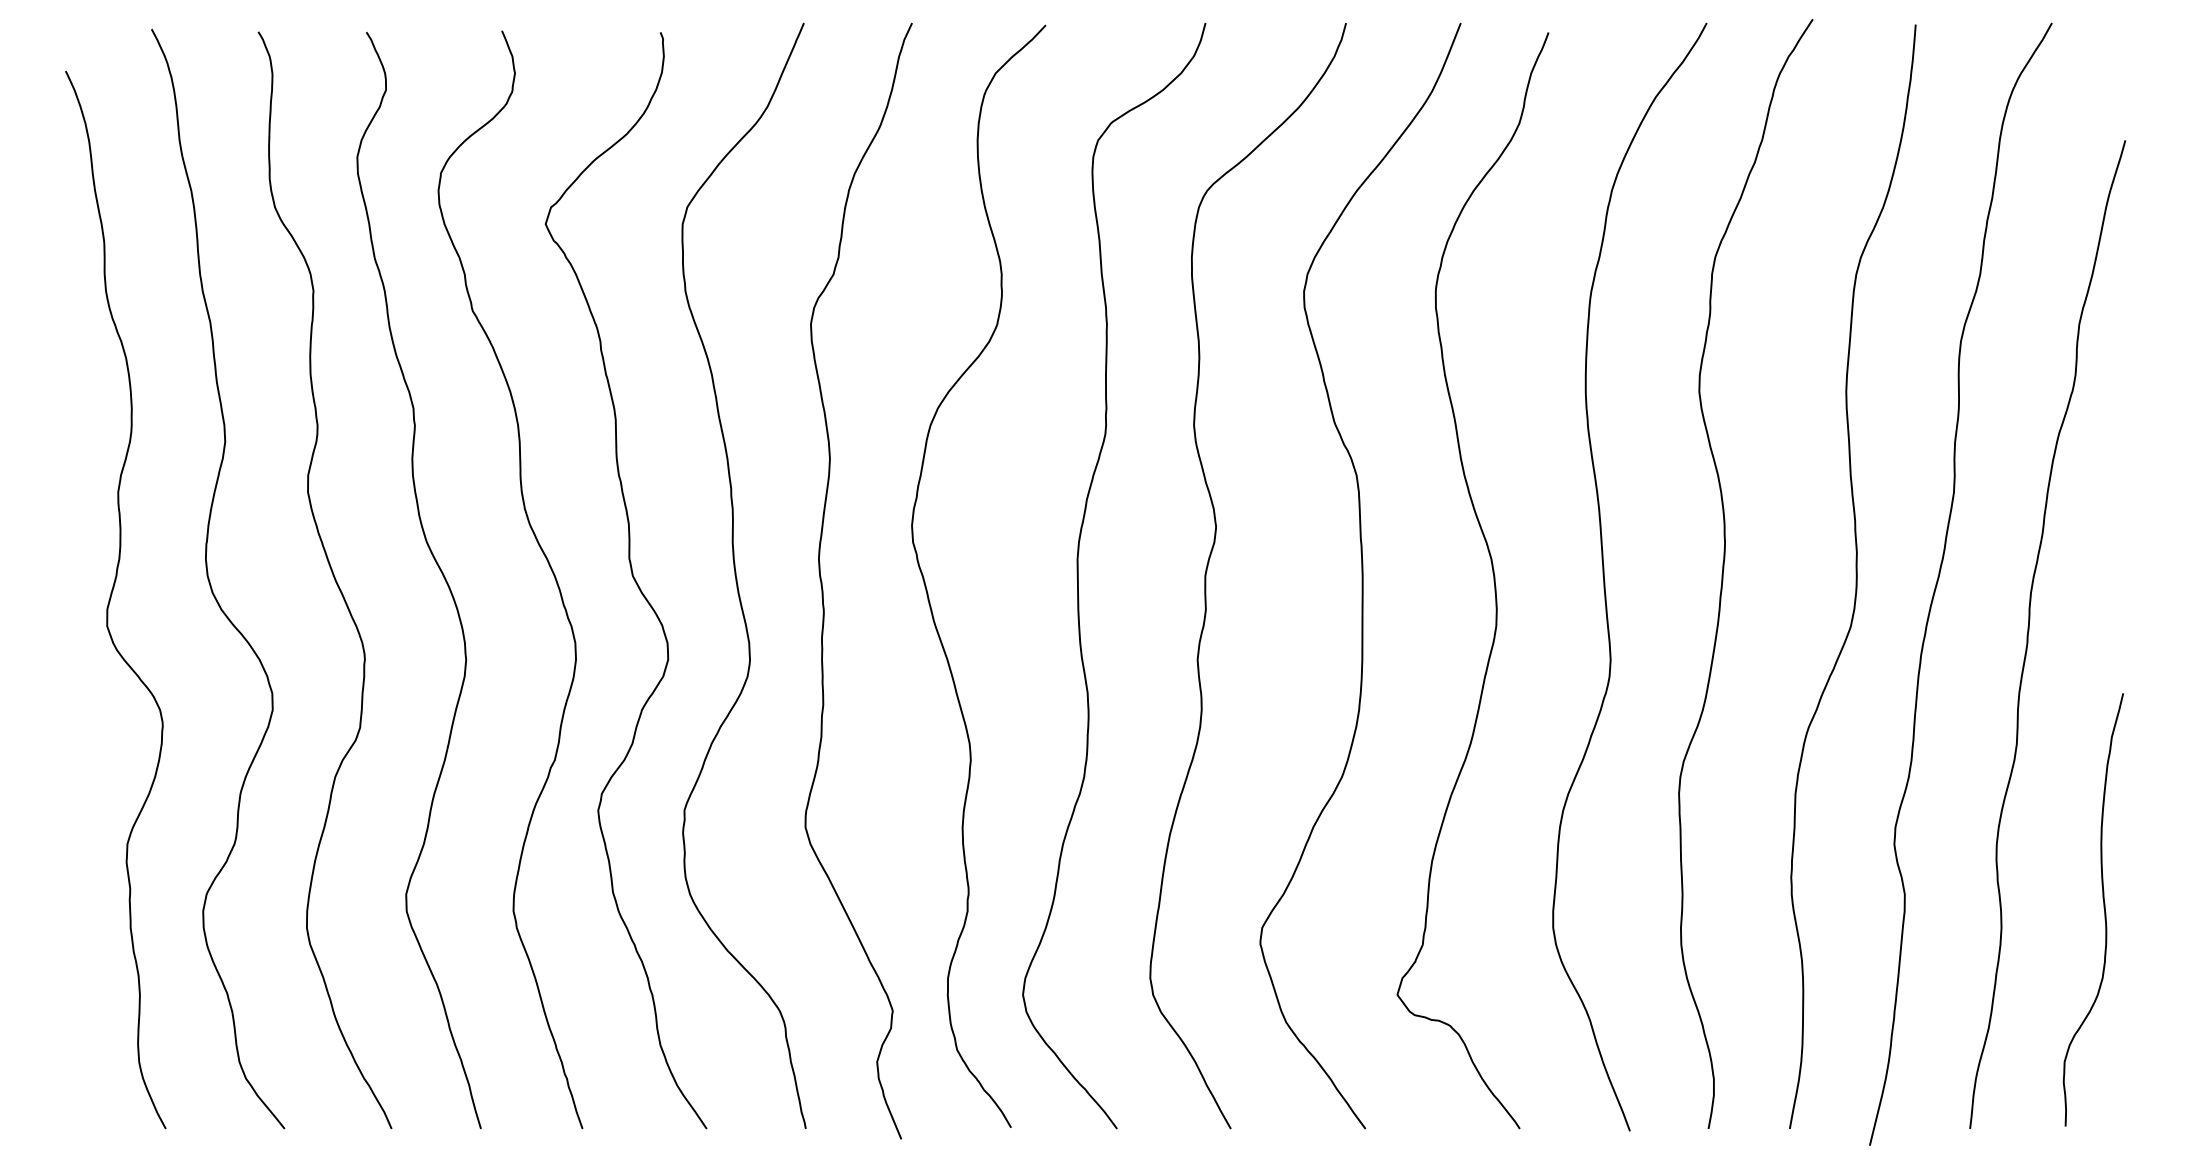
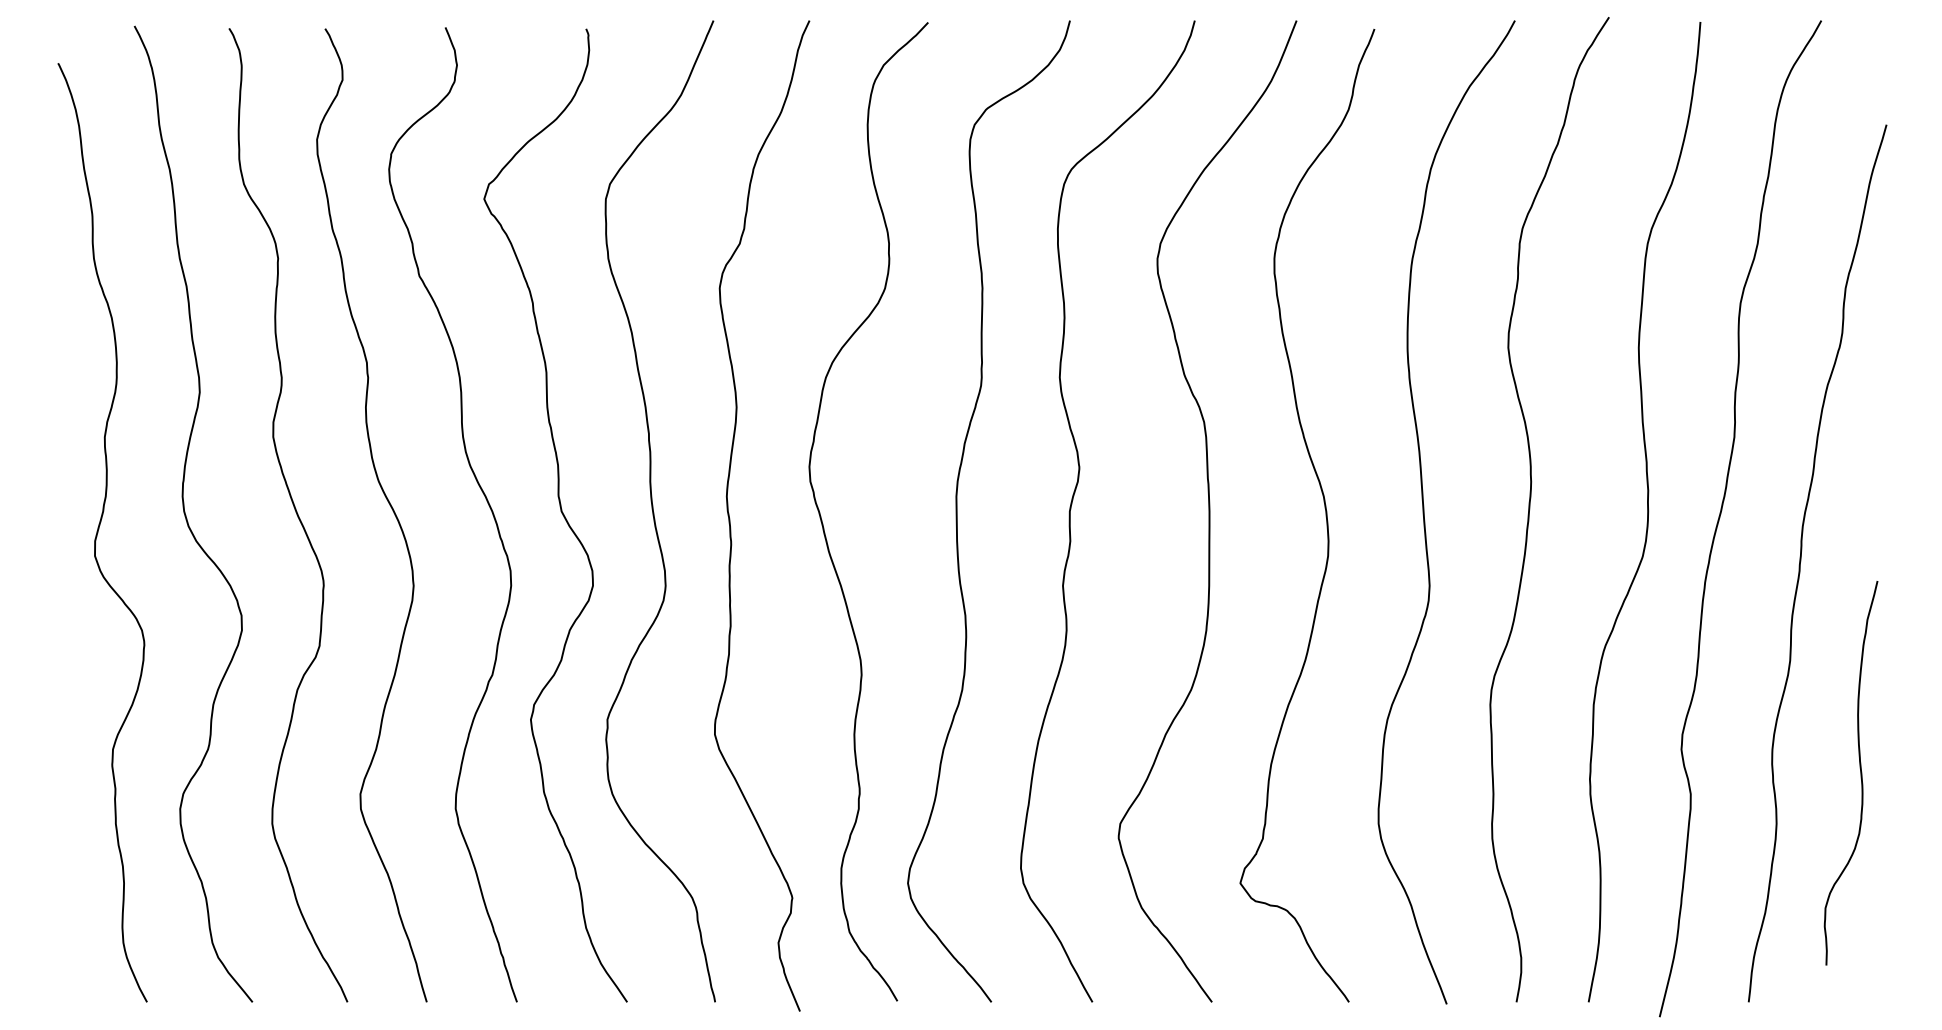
curve: (2103, 908) -> (1860, 771), moved

